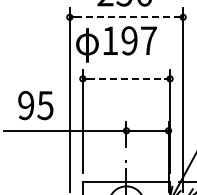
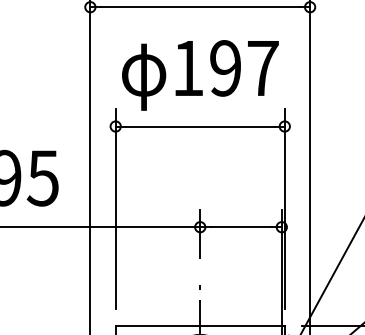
line: (126, 17) -> (200, 7), dashed -> solid
text: (116, 44) -> (200, 75), moved
line: (126, 78) -> (200, 125), dashed -> solid

